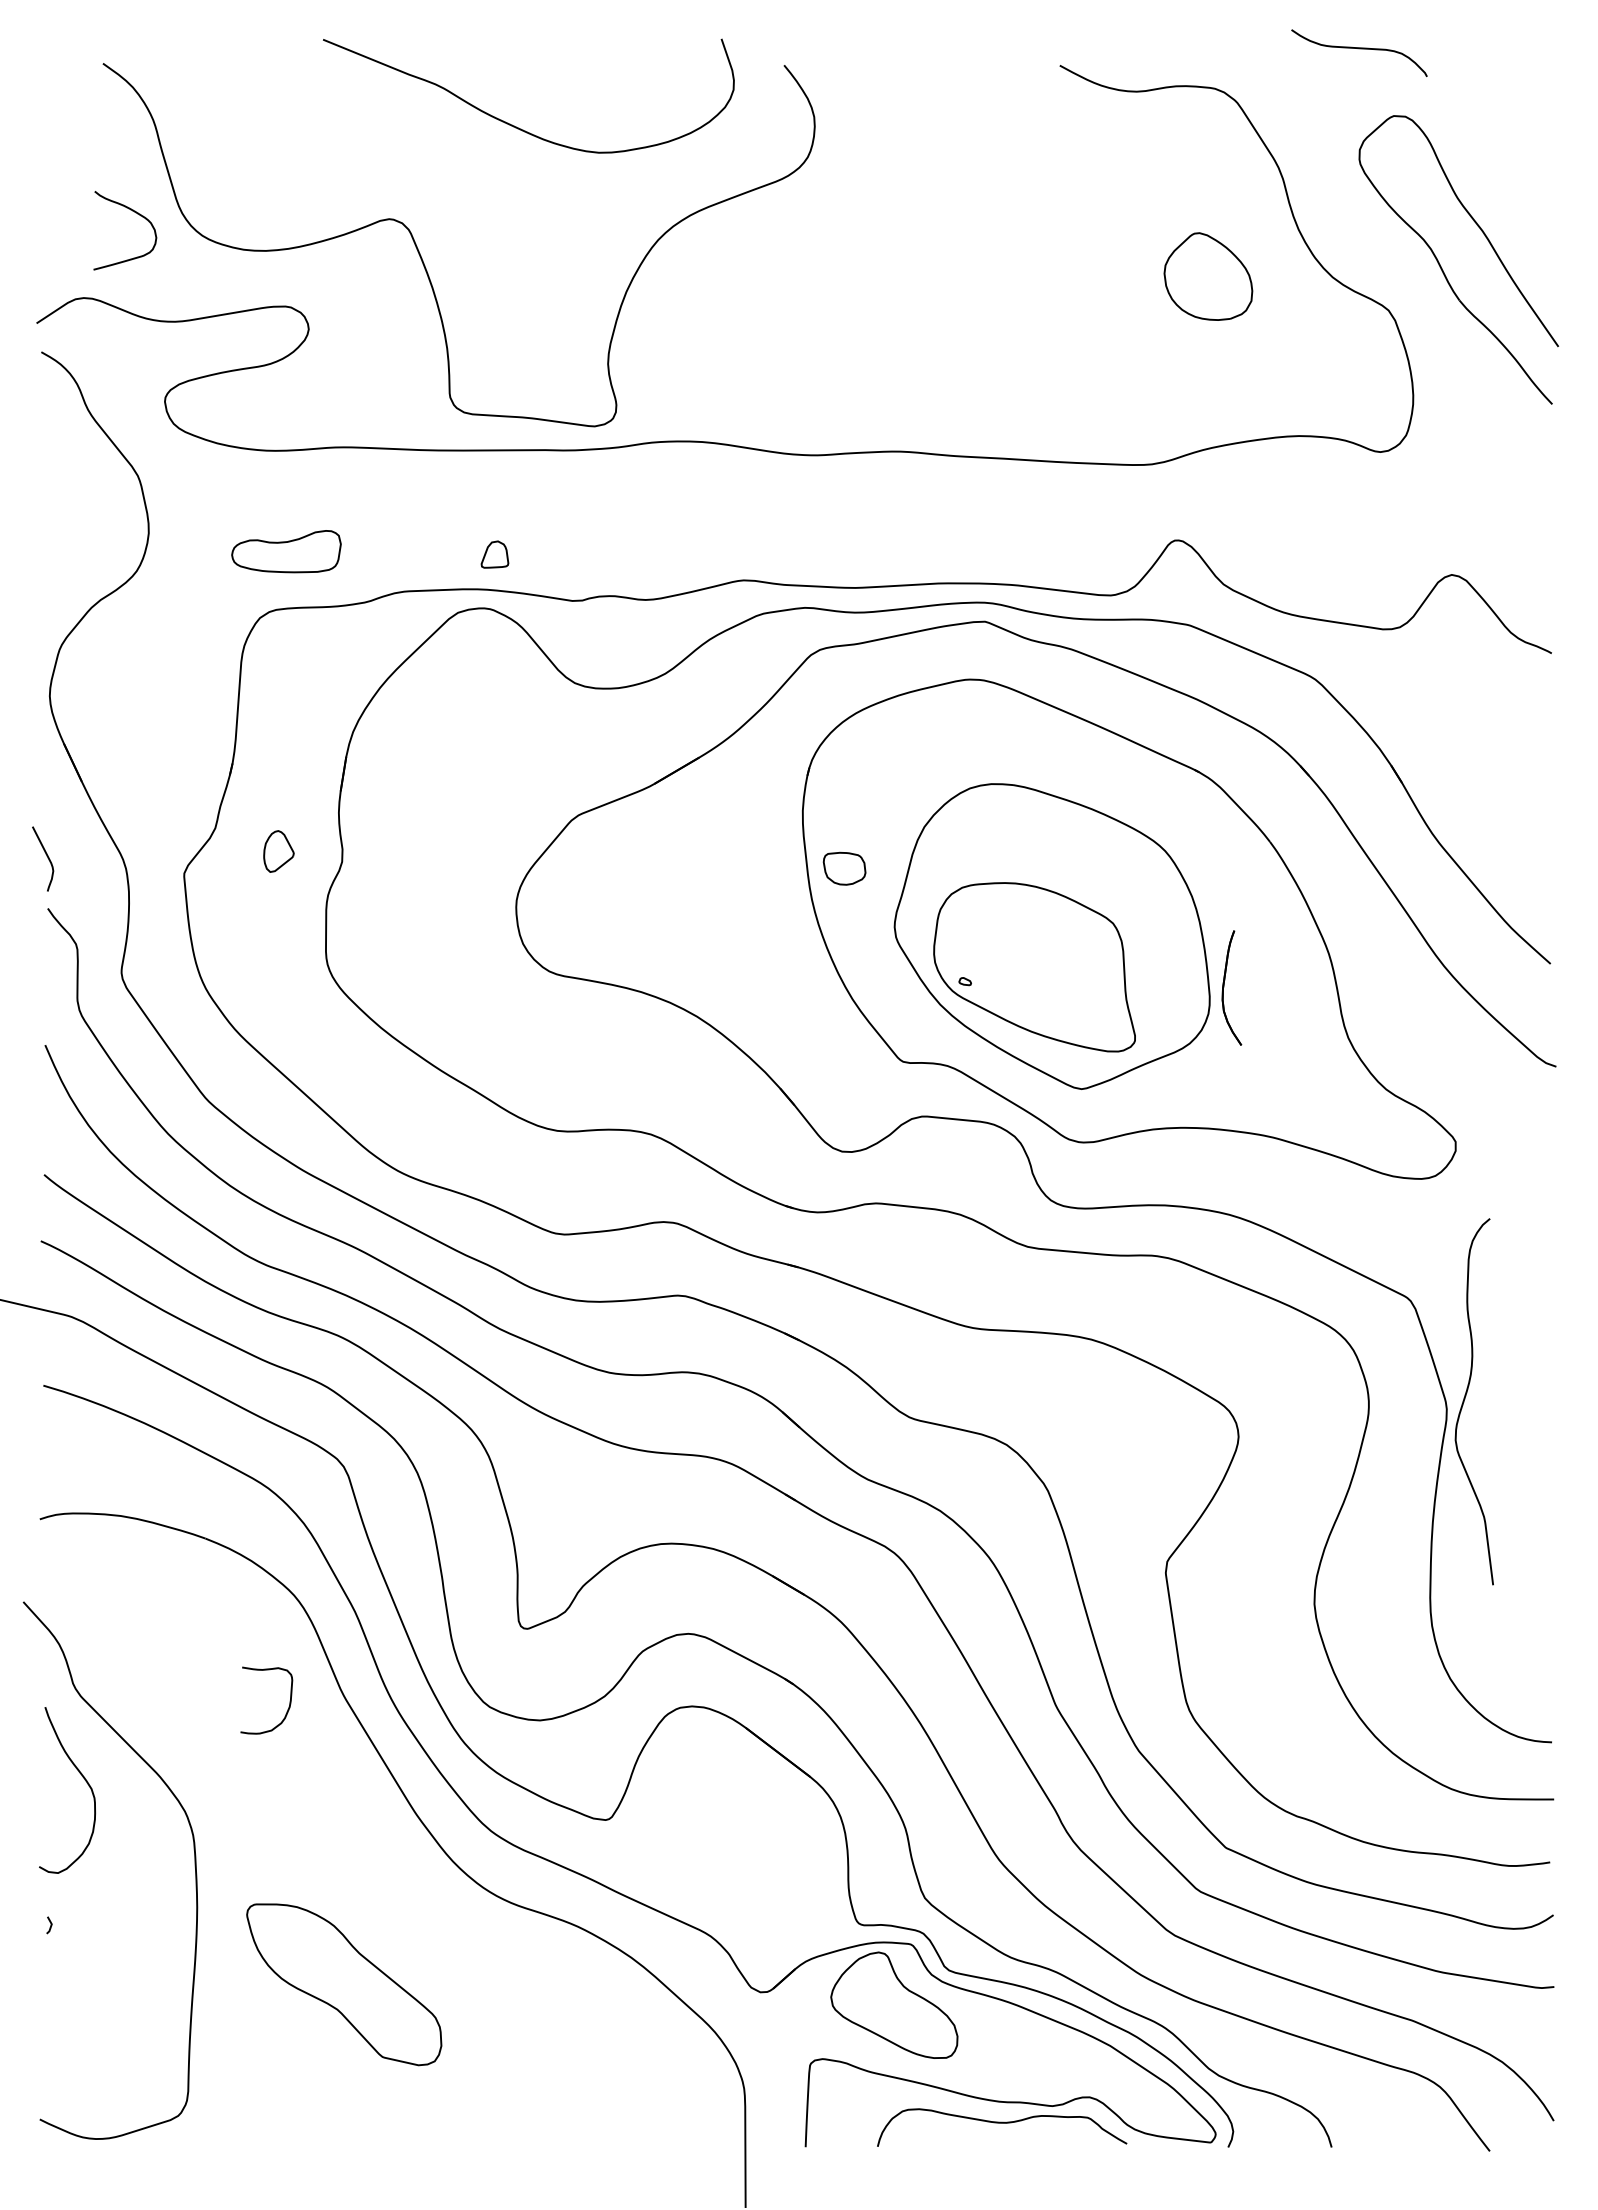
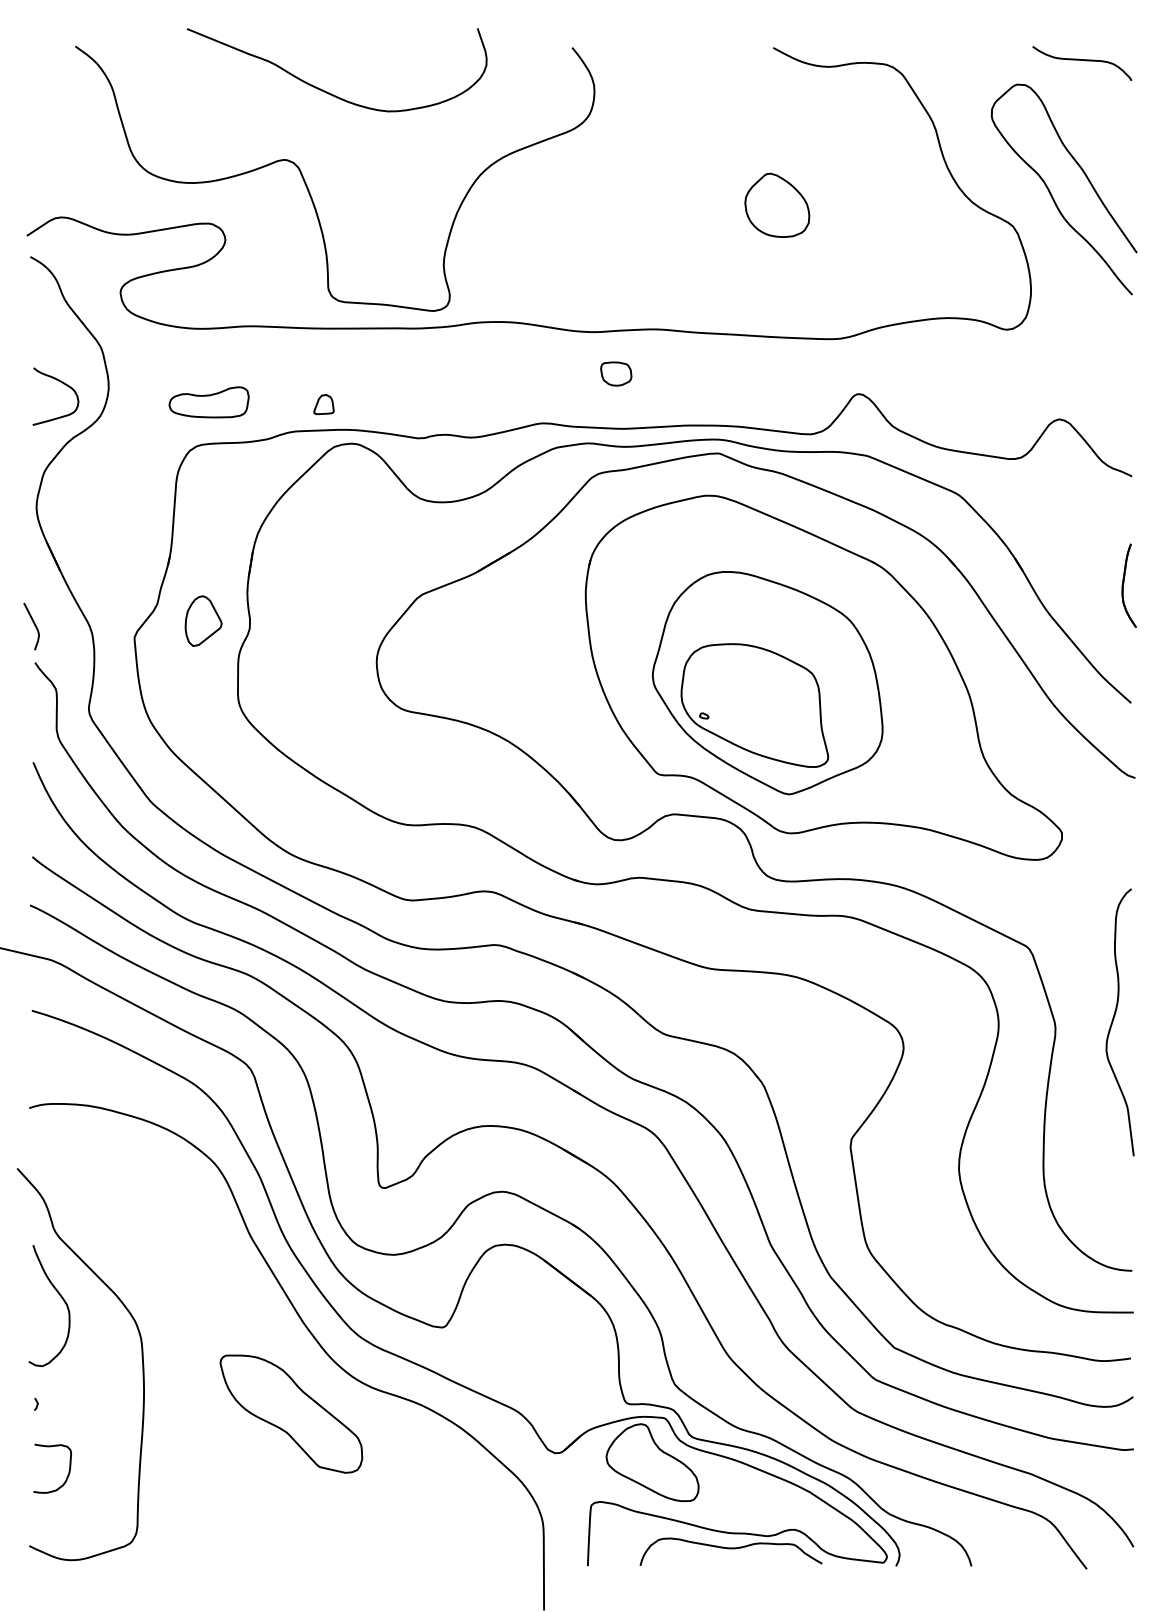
curve: (1359, 49) -> (1082, 60), moved
curve: (514, 125) -> (326, 91), moved
curve: (135, 213) -> (63, 384), moved
part: (1208, 276) -> (777, 205), moved
part: (494, 554) -> (323, 404), moved
part: (278, 851) -> (203, 621), size x1.67
part: (844, 868) -> (616, 373), moved
part: (1224, 987) -> (1123, 585), moved
curve: (1465, 1399) -> (1113, 1020), moved
curve: (288, 1706) -> (68, 1473), moved
part: (344, 1984) -> (291, 1413), moved

